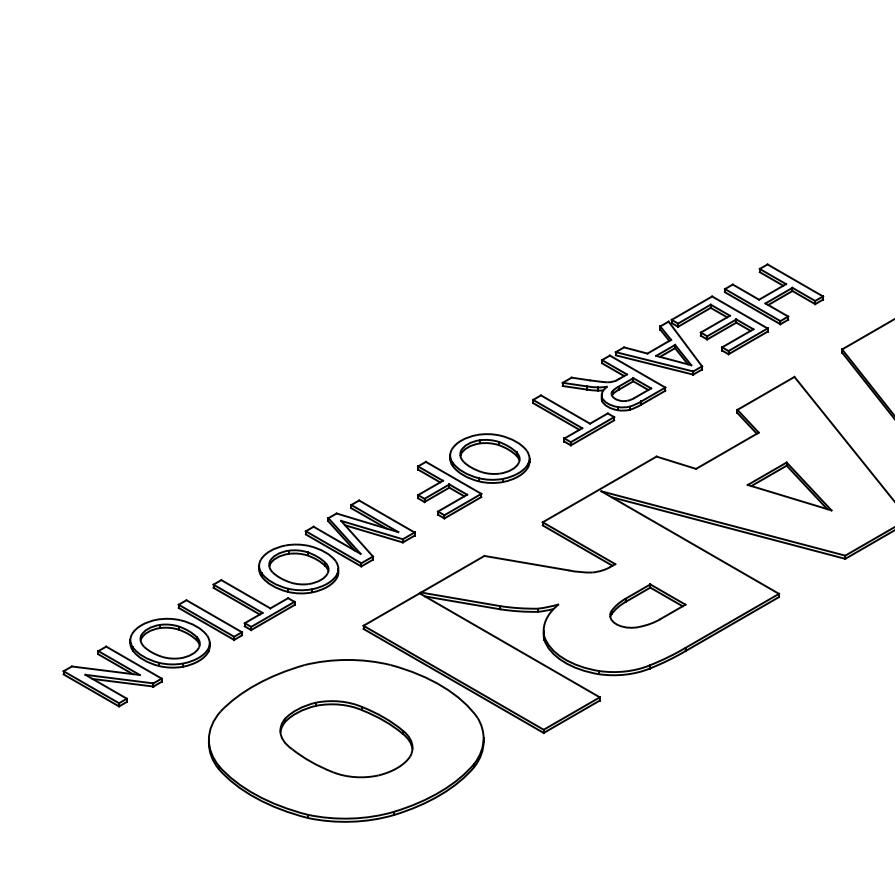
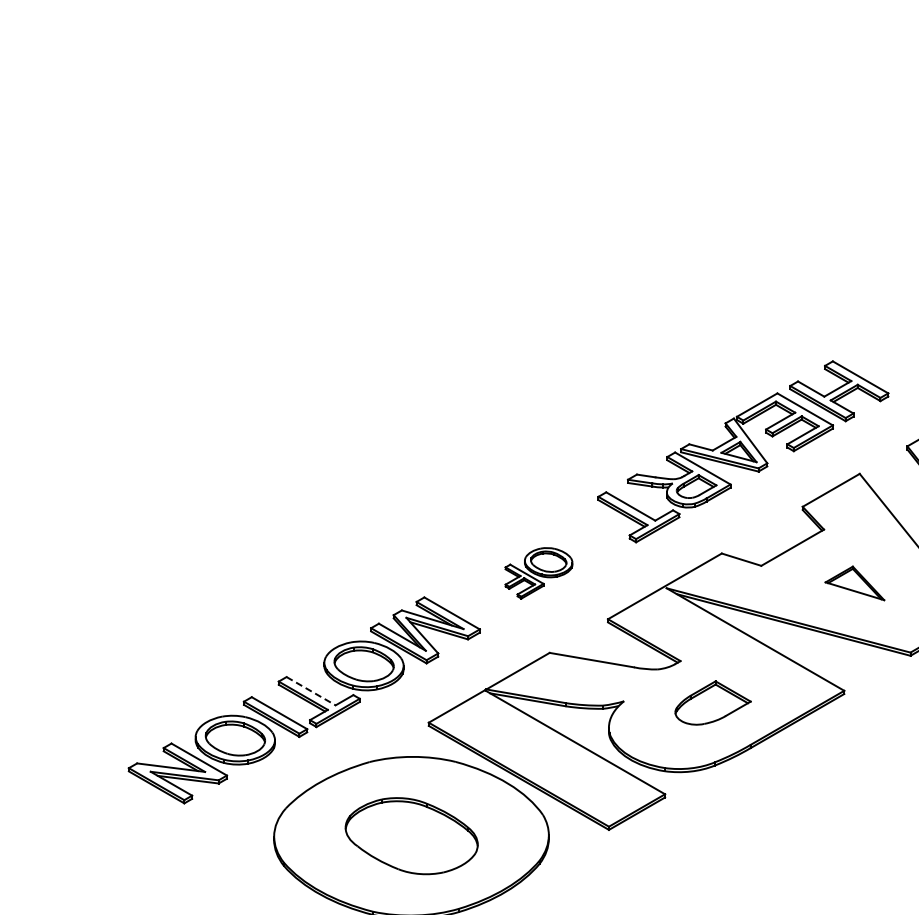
part: (473, 476) -> (538, 573), size x0.6
part: (789, 486) -> (854, 583), size x0.7
line: (246, 594) -> (311, 691), solid -> dashed

